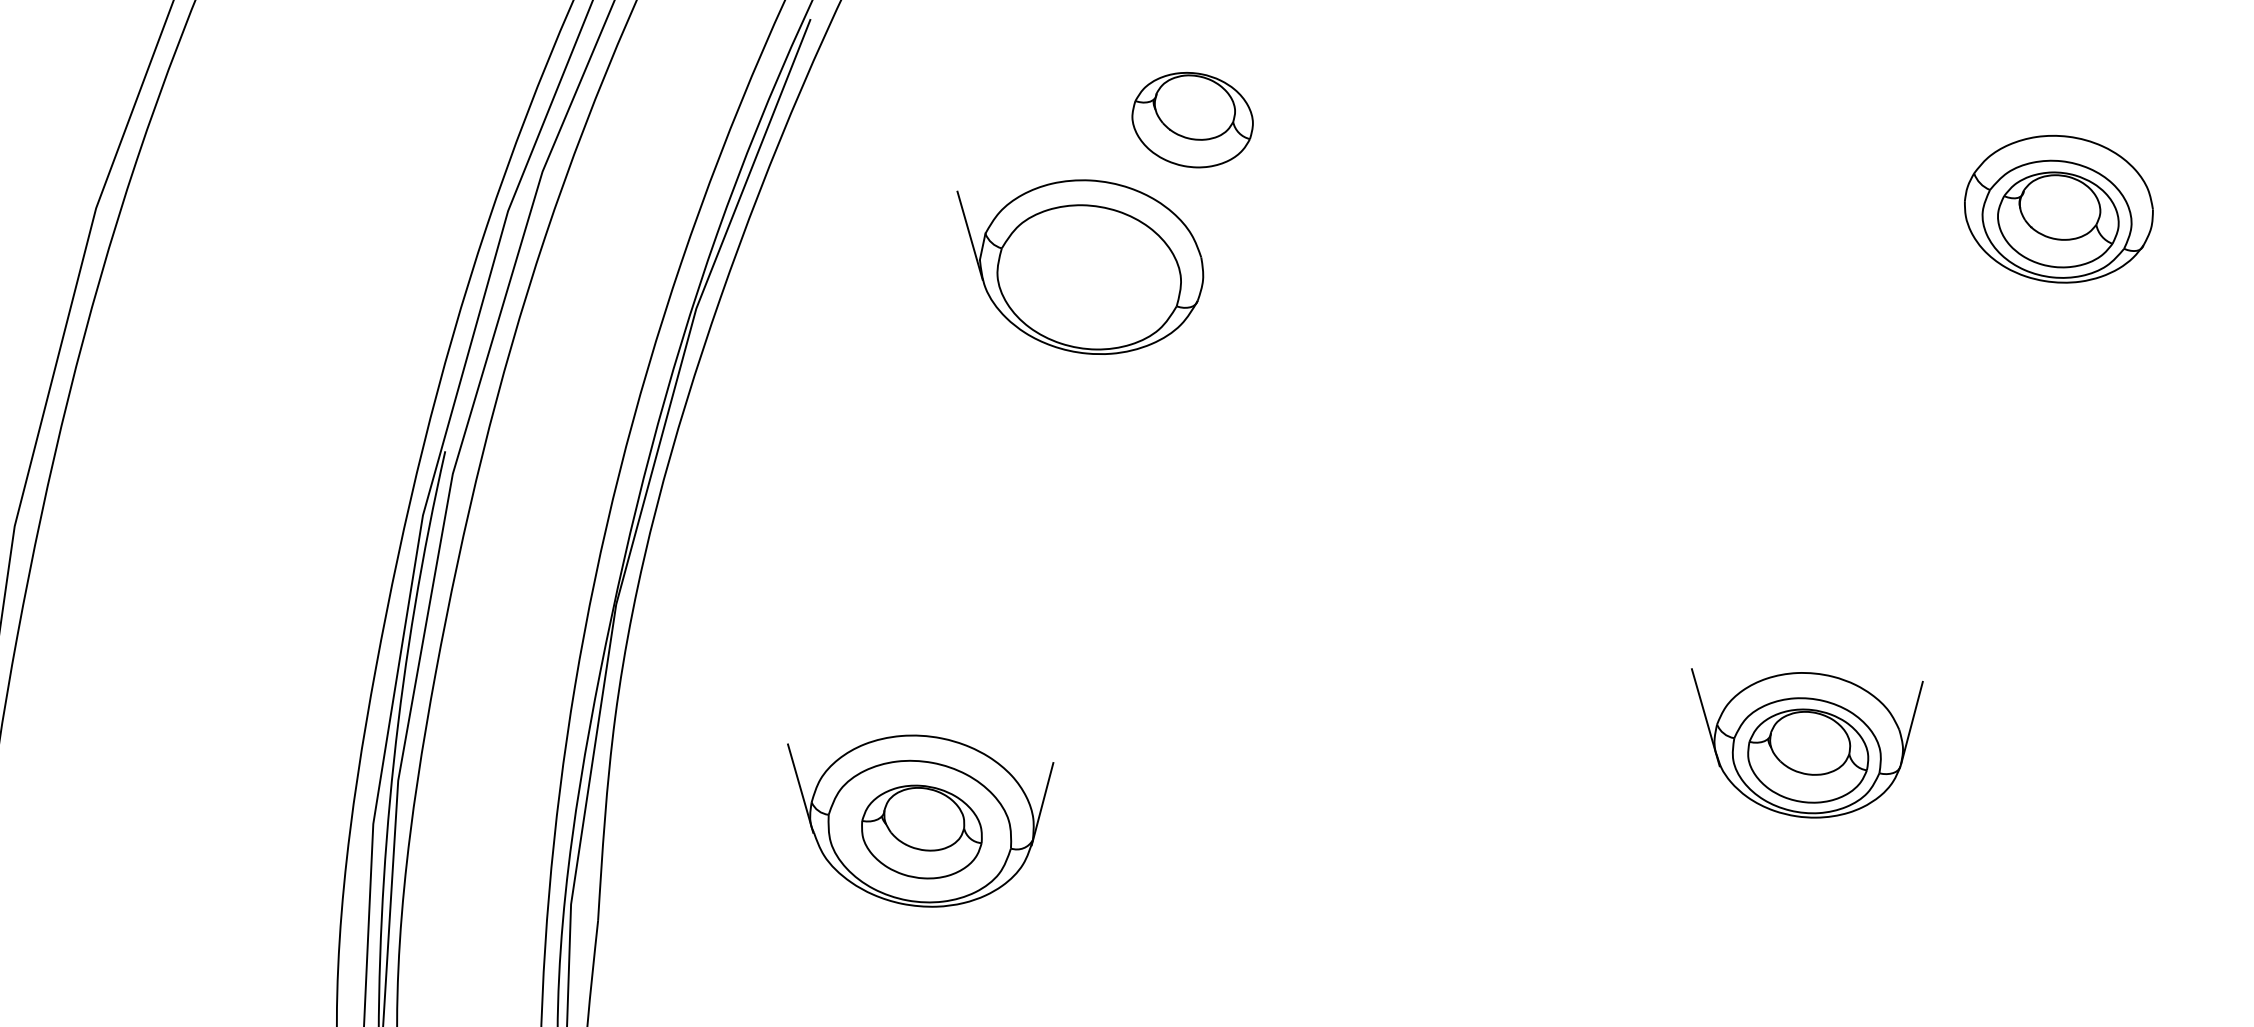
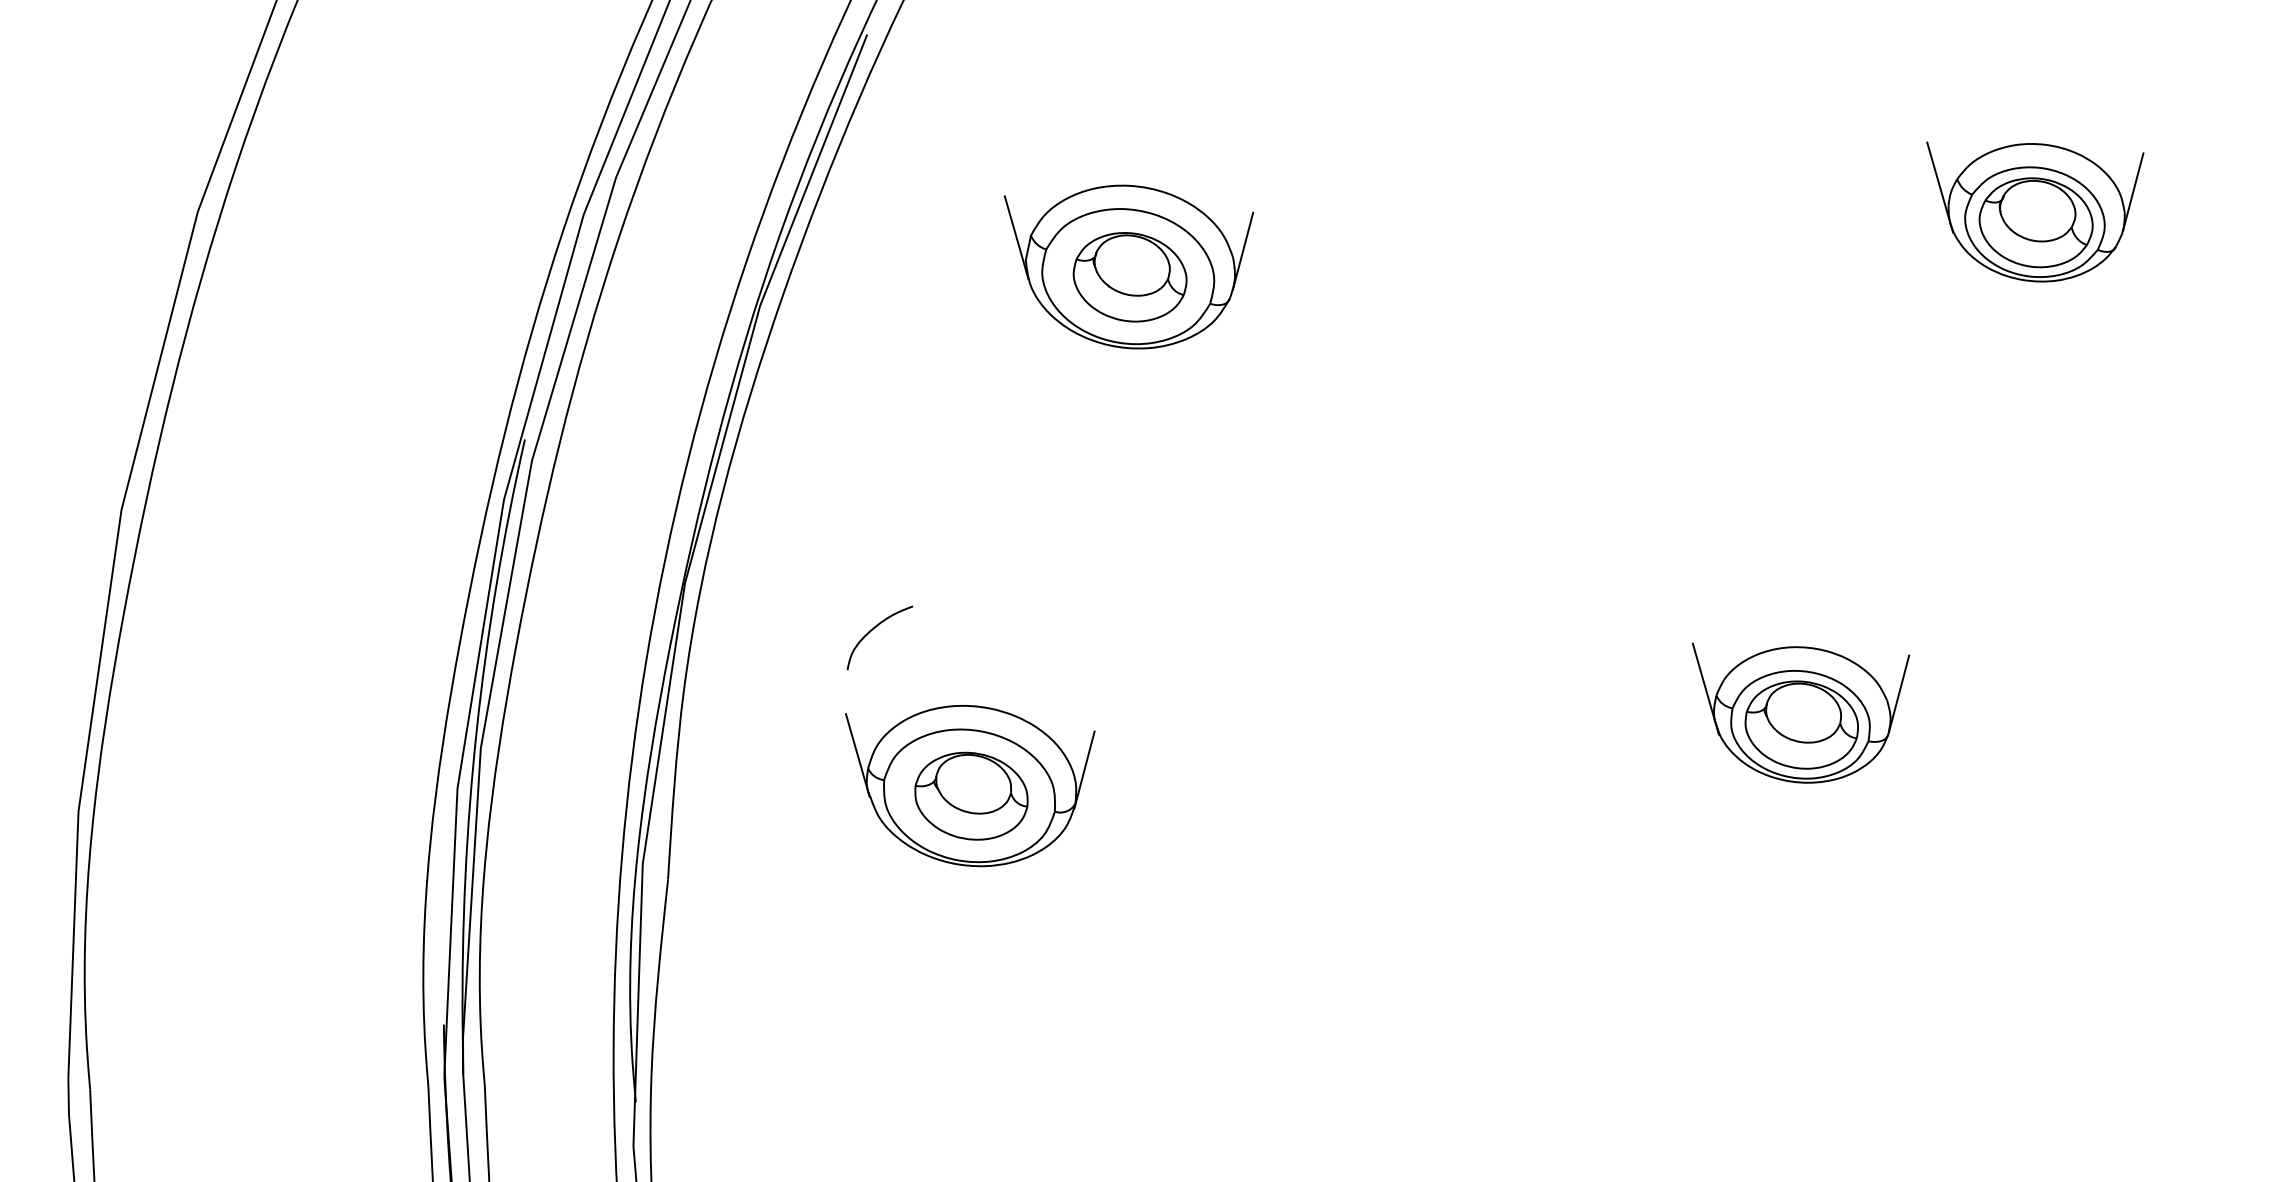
part: (1192, 120) -> (1129, 277), moved
line: (1956, 182) -> (1940, 187), added
line: (2162, 186) -> (2133, 191), added
line: (1211, 249) -> (1242, 250), added
curve: (819, 652) -> (875, 628), added

